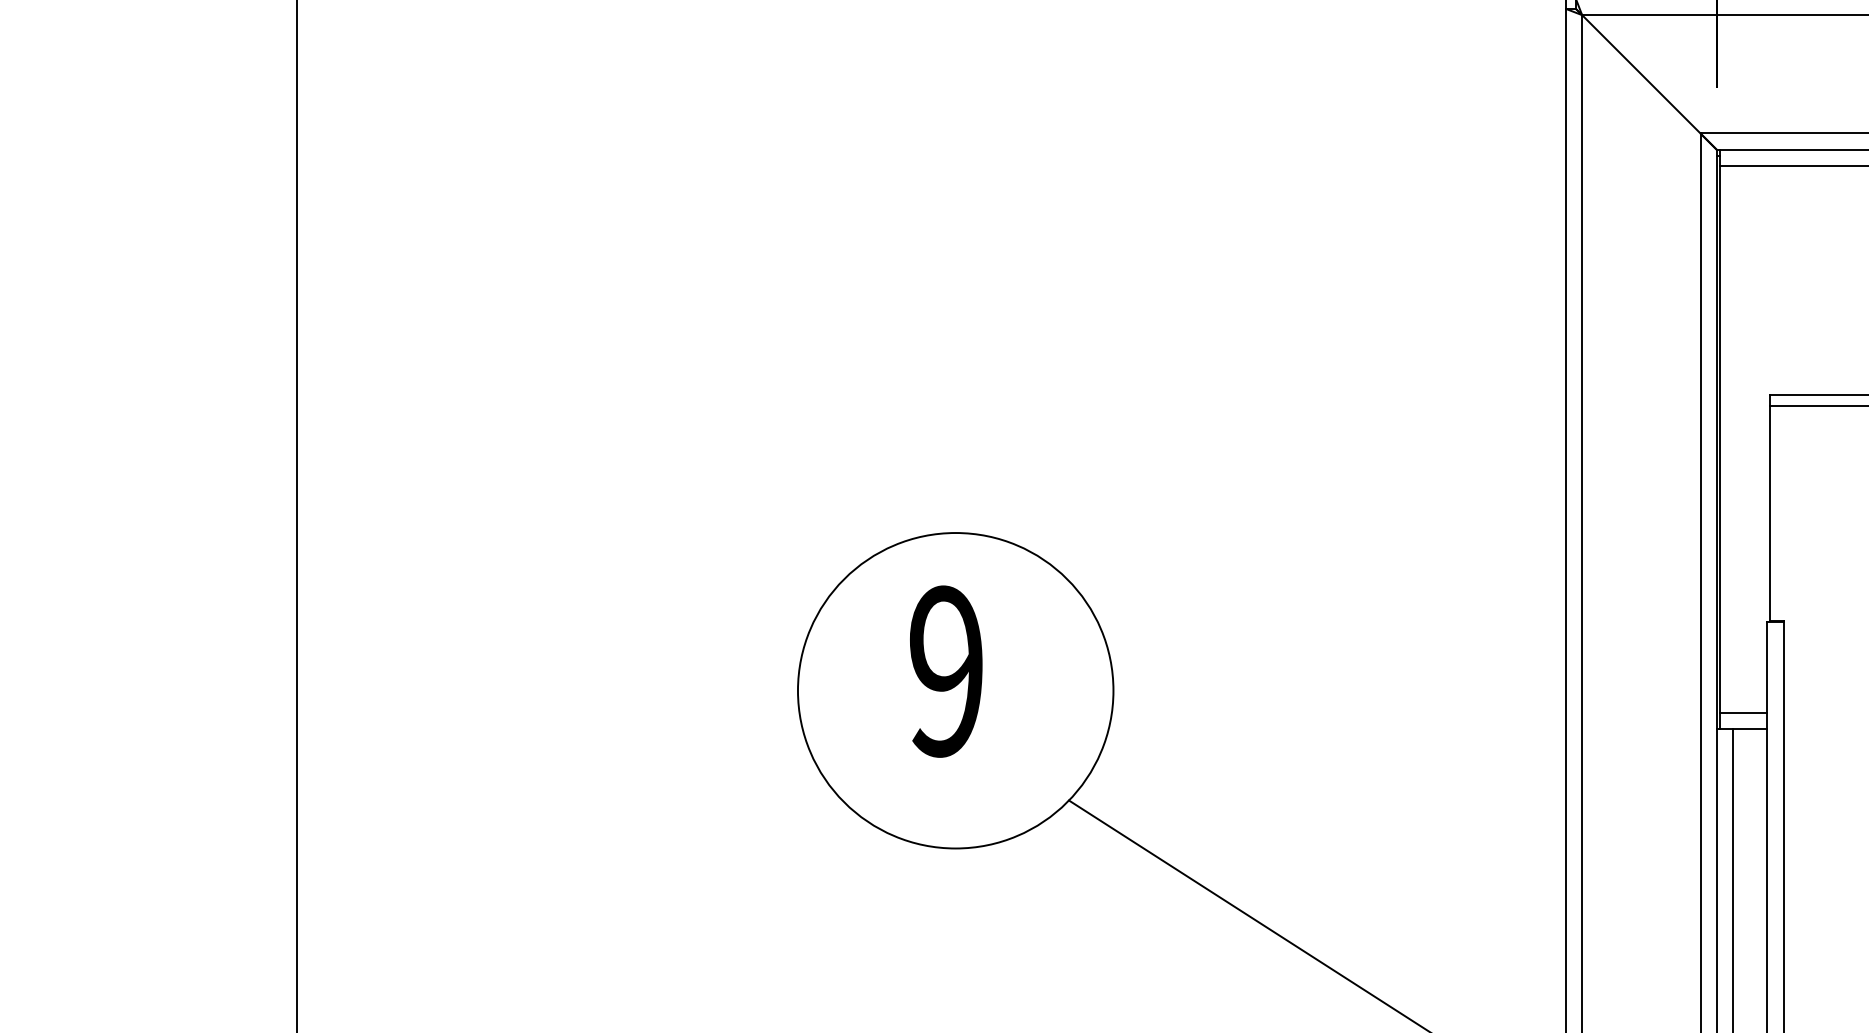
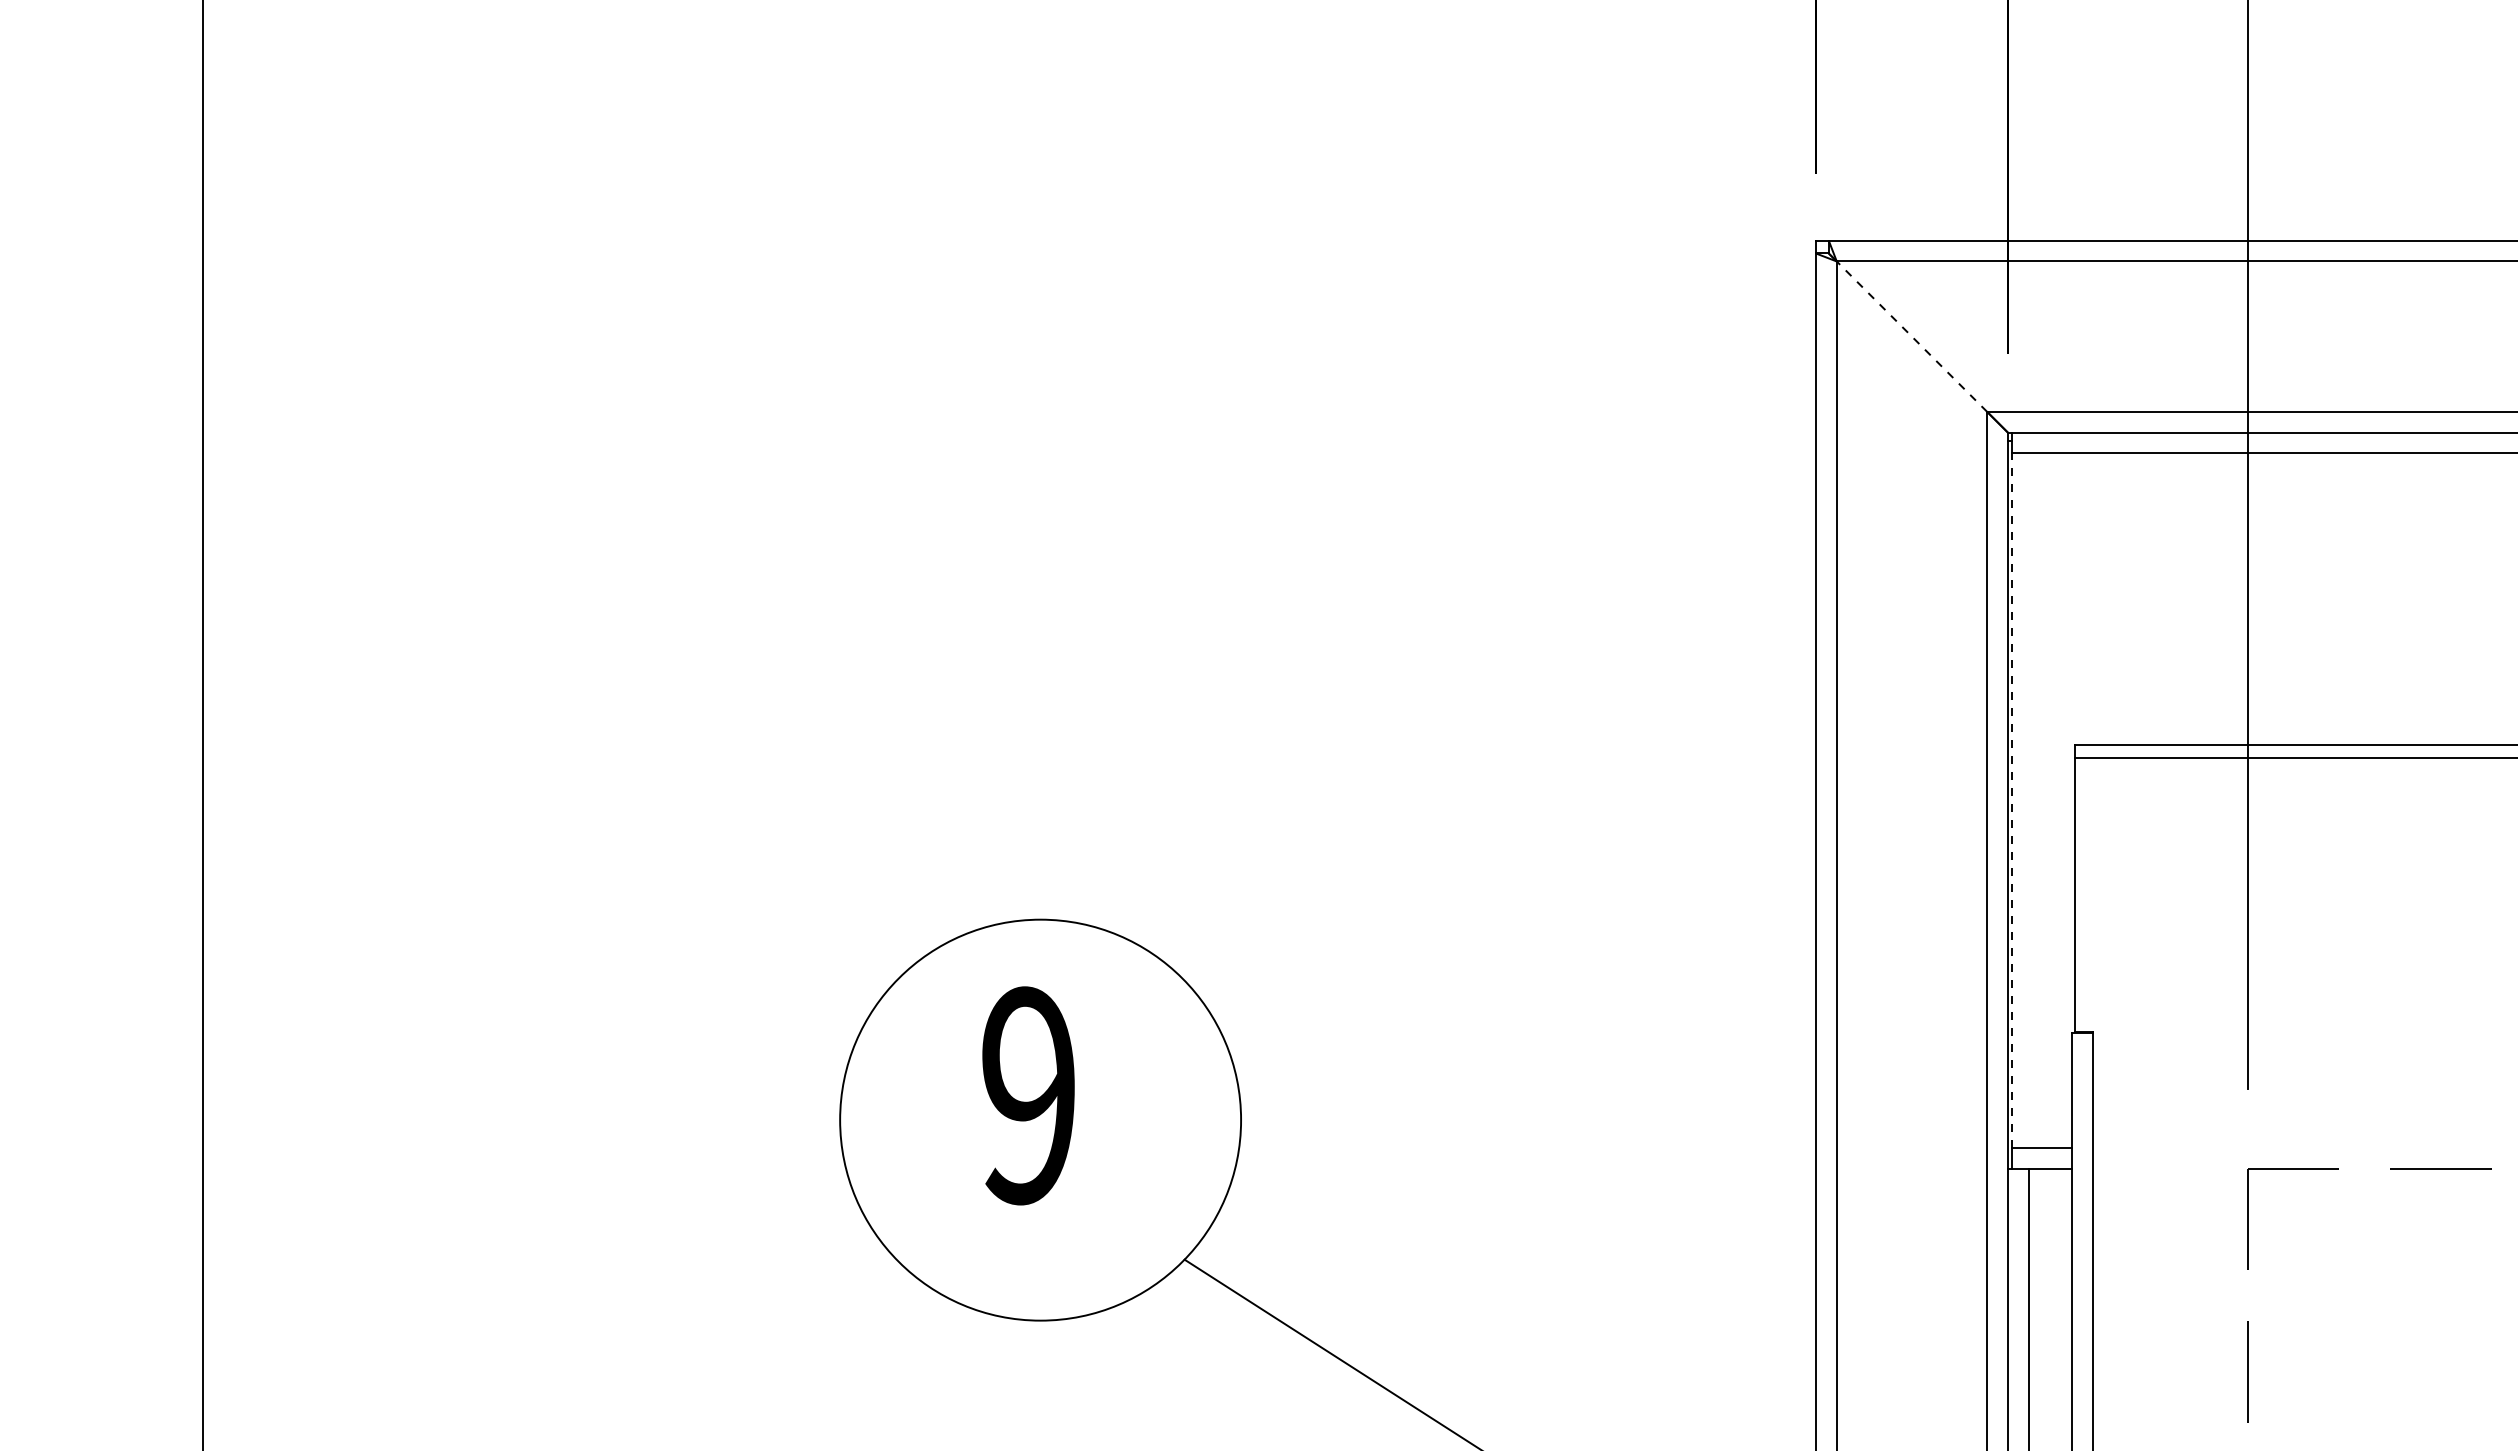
line: (1640, 74) -> (1911, 336), solid -> dashed
line: (1720, 439) -> (2012, 800), solid -> dashed

